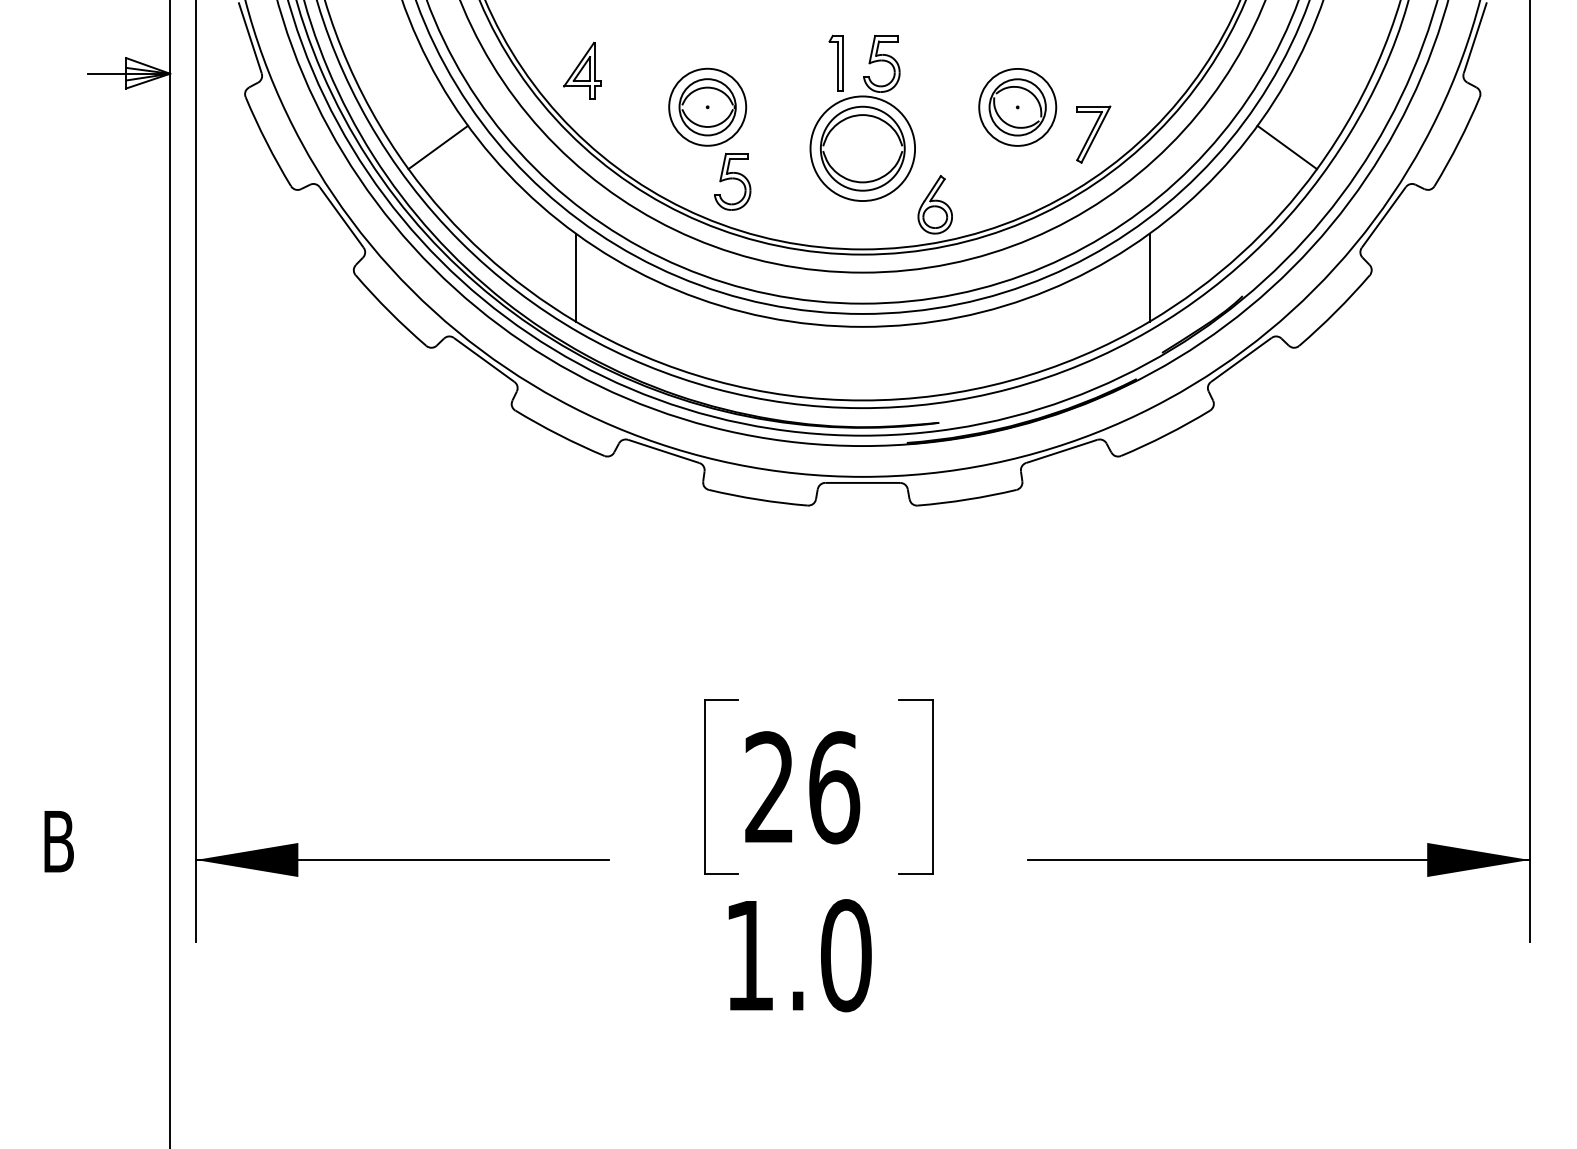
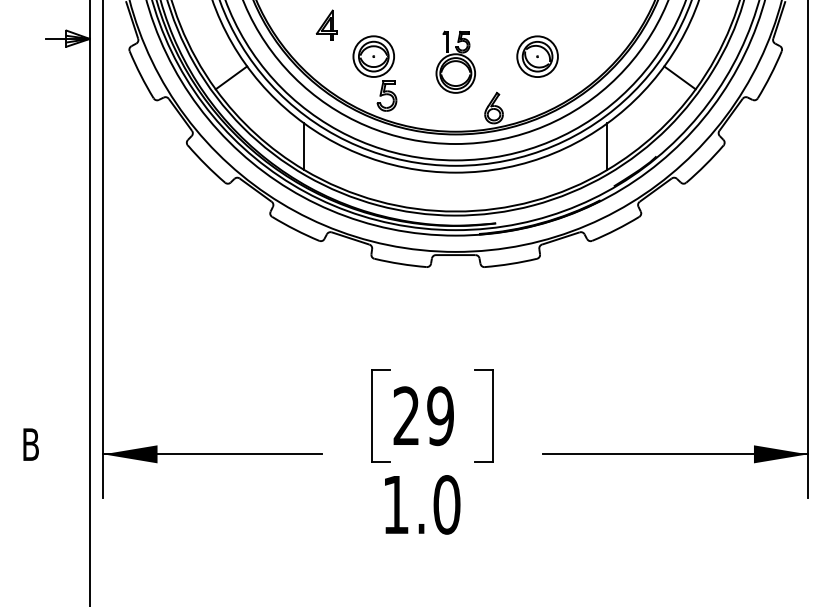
part: (582, 69) -> (326, 24), moved
part: (862, 116) -> (455, 61), size x0.7
part: (1093, 133) -> (577, 70), removed
text: (833, 788) -> (440, 416), 26 -> 29

